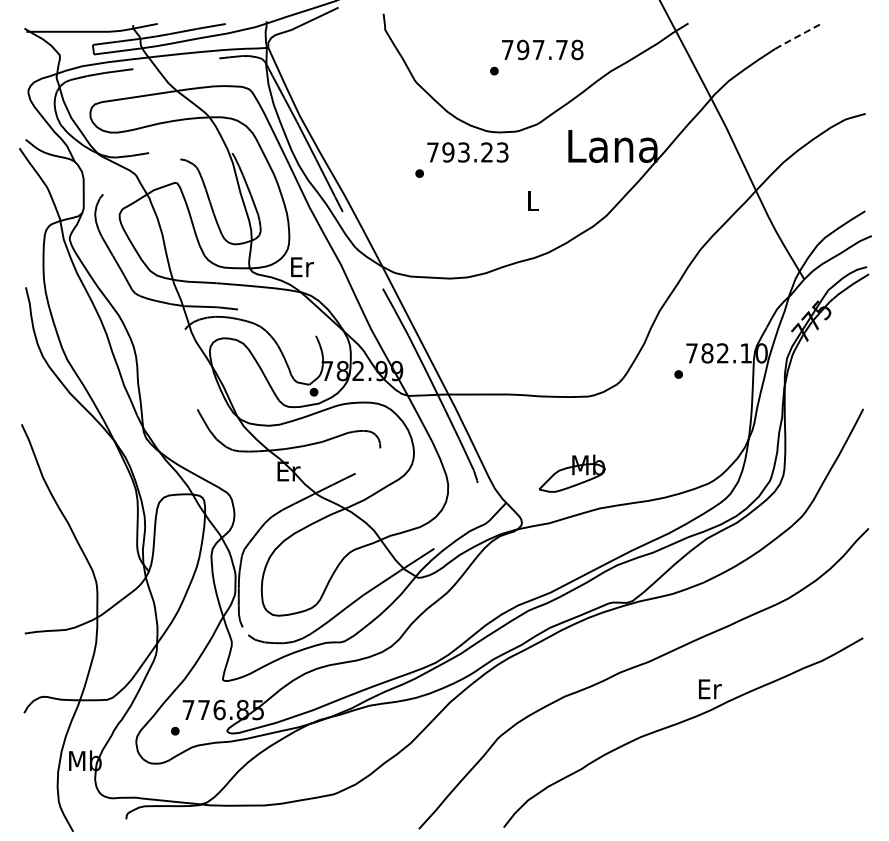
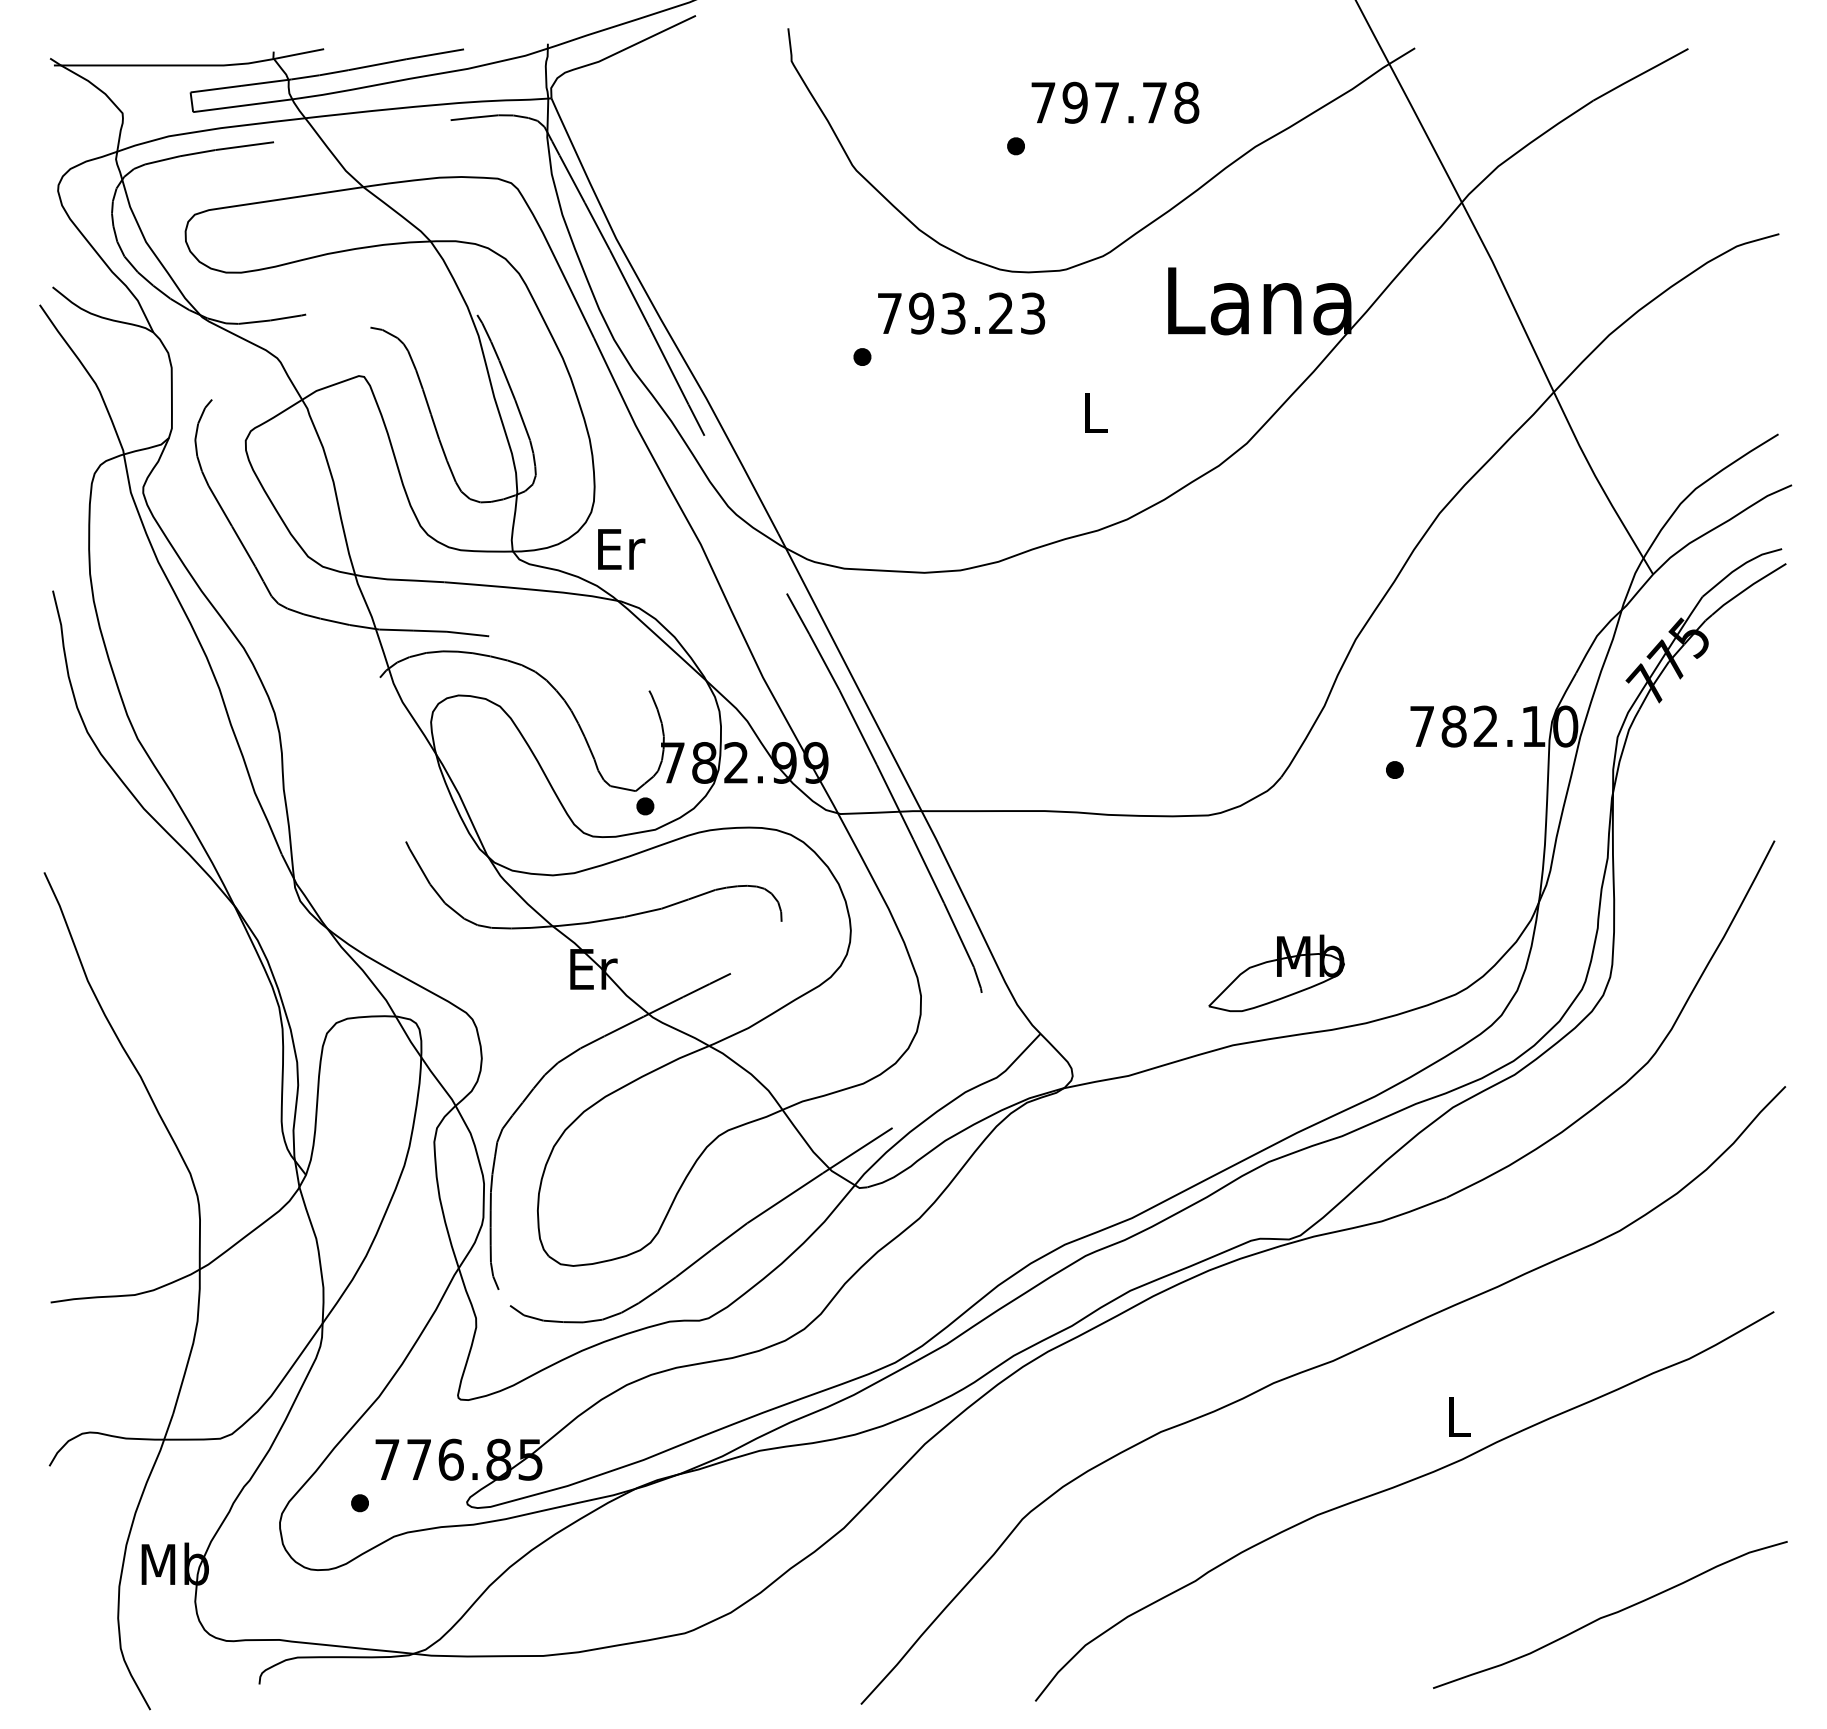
line: (798, 36) -> (1641, 75), dashed -> solid
part: (571, 473) -> (1275, 973), moved
text: (710, 689) -> (1460, 1417), Er -> L
curve: (783, 785) -> (1610, 1614), added

